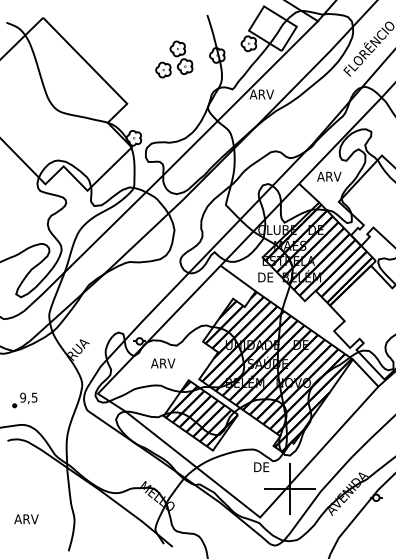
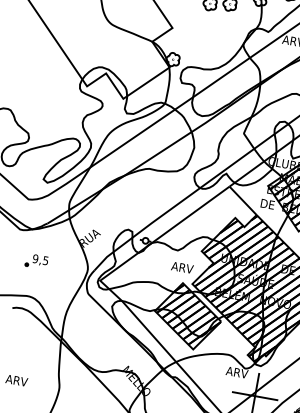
text: (163, 363) -> (182, 267), moved
part: (24, 400) -> (36, 261), moved
text: (265, 467) -> (237, 372), DE -> ARV

